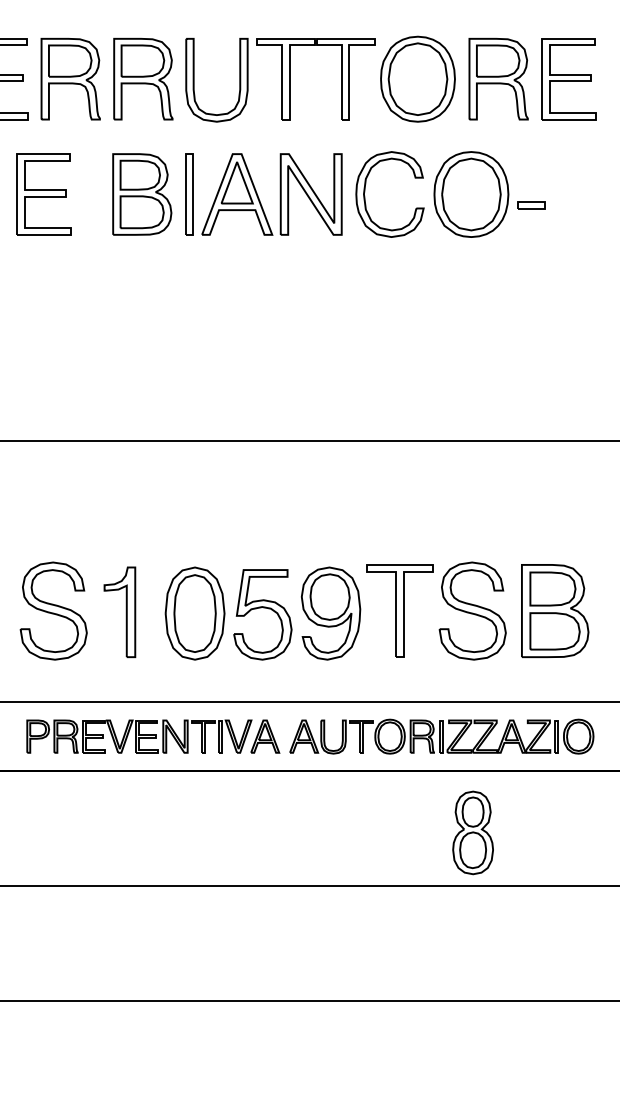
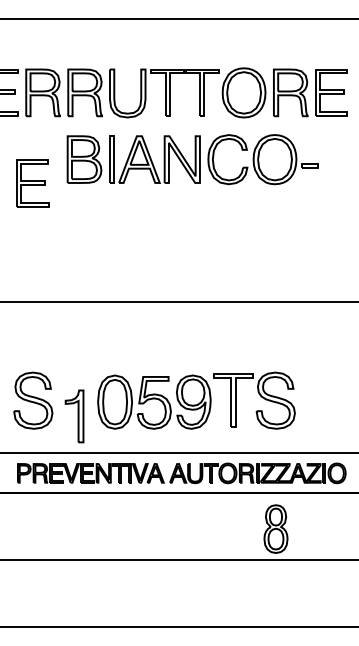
part: (43, 194) -> (32, 183), moved
part: (555, 610) -> (323, 400), removed
part: (119, 612) -> (74, 416), moved

